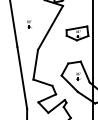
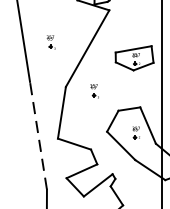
part: (54, 52) -> (94, 91), added
line: (22, 77) -> (38, 134), solid -> dashed

